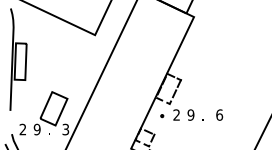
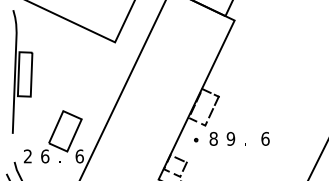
text: (176, 114) -> (213, 138), 2 -> 8
text: (37, 129) -> (45, 156), 9 -> 6
text: (65, 129) -> (79, 156), 3 -> 6

